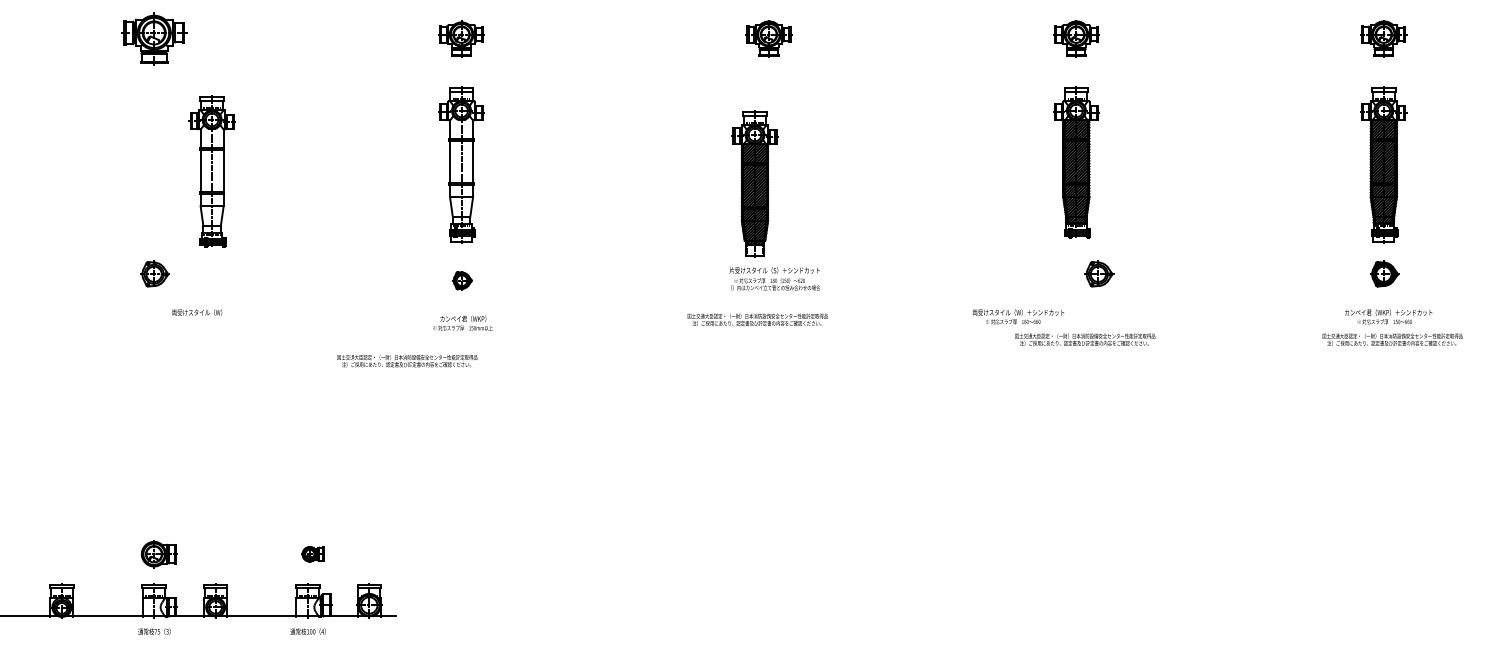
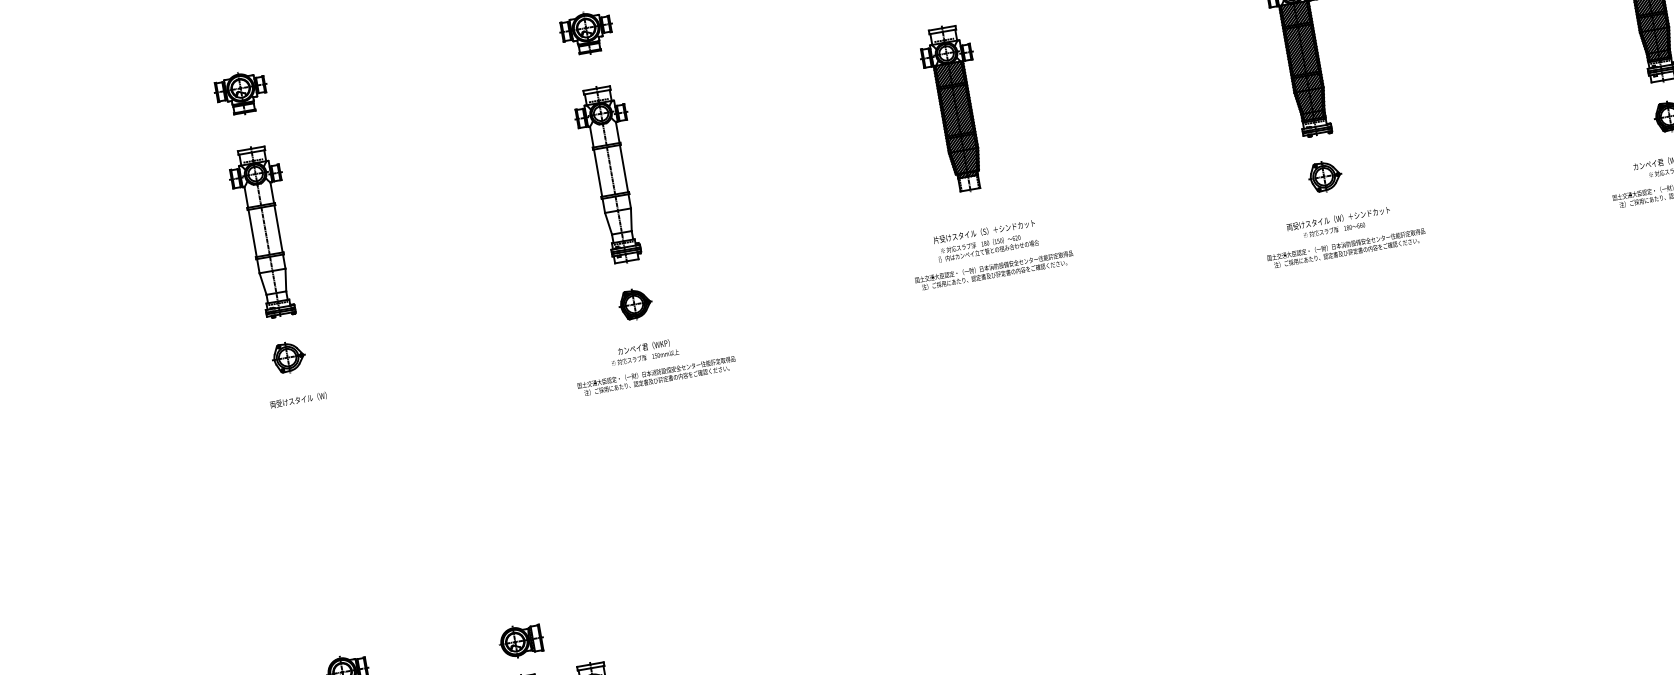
part: (153, 38) -> (240, 92), size x0.71
part: (211, 171) -> (265, 232), moved
part: (754, 183) -> (955, 108), moved
part: (1099, 273) -> (1325, 175), moved
part: (462, 280) -> (635, 304), size x1.43
text: (197, 312) -> (298, 399), moved
text: (1018, 316) -> (1339, 223), moved
text: (757, 319) -> (994, 270), moved
text: (407, 361) -> (657, 376), moved
part: (312, 554) -> (520, 641), size x1.67

